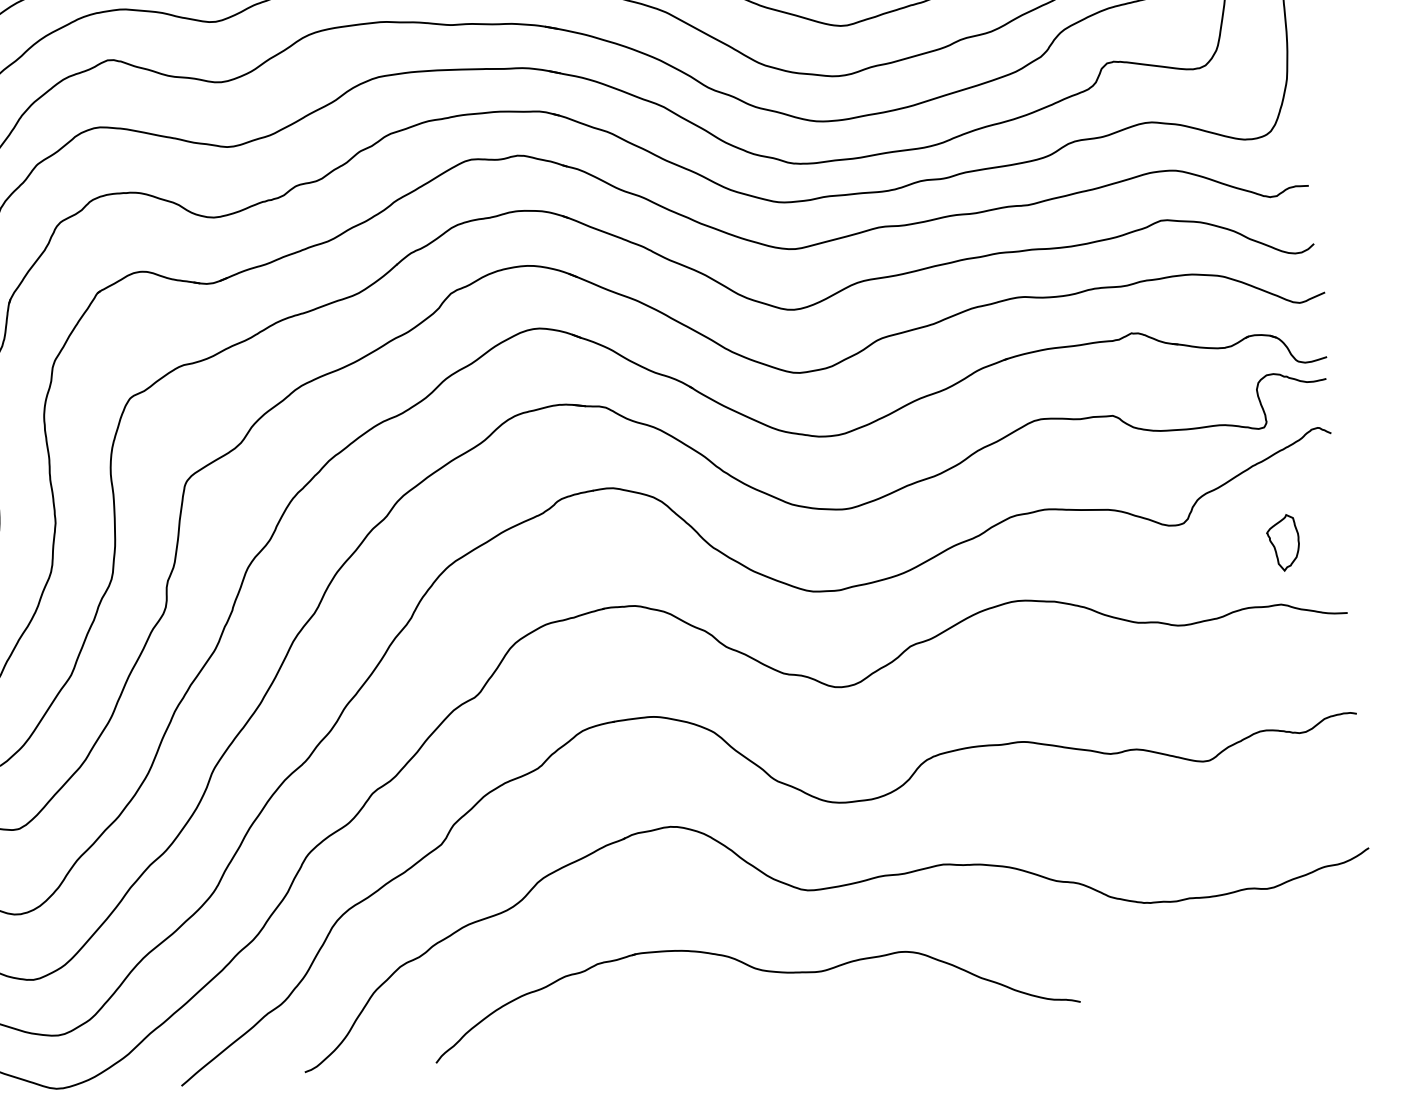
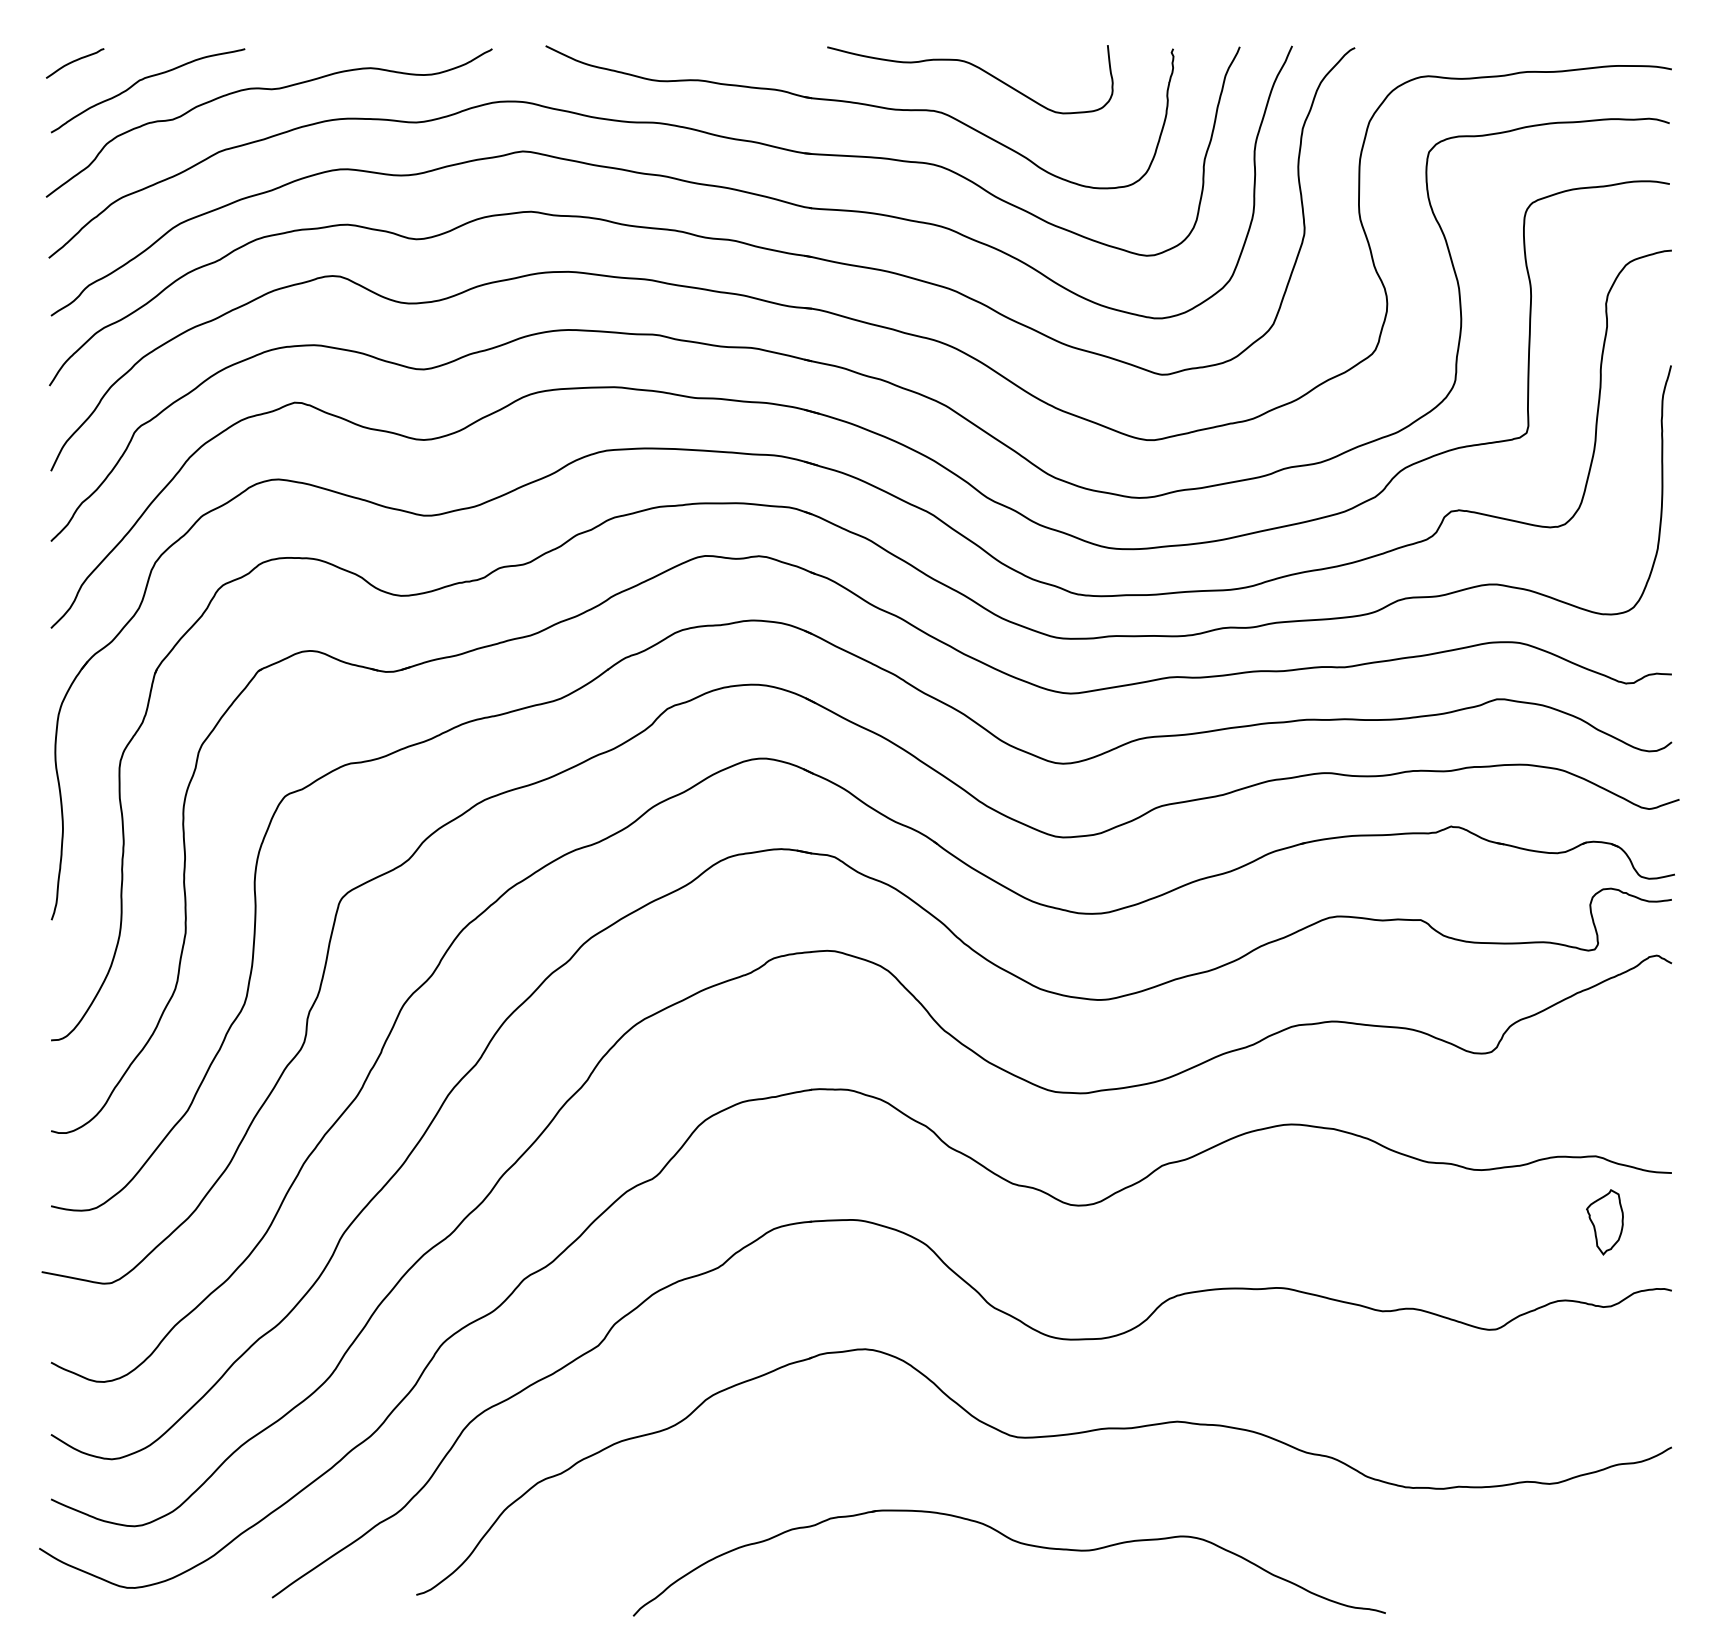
part: (1283, 543) -> (1604, 1222), moved
part: (757, 970) -> (1015, 1542), moved

